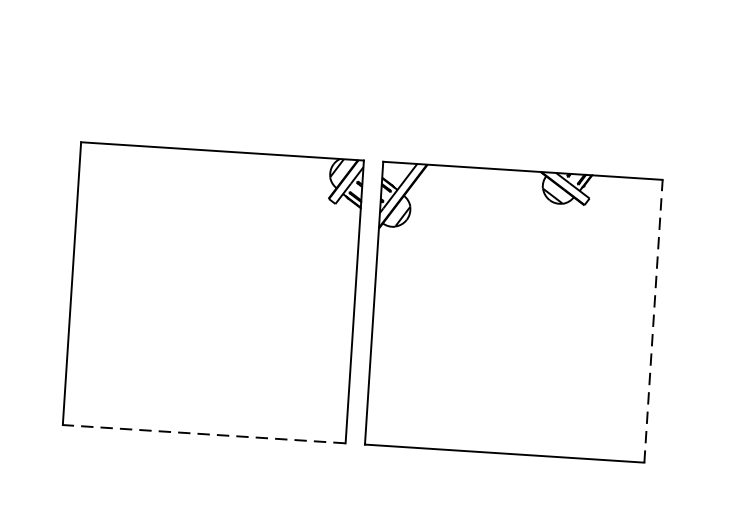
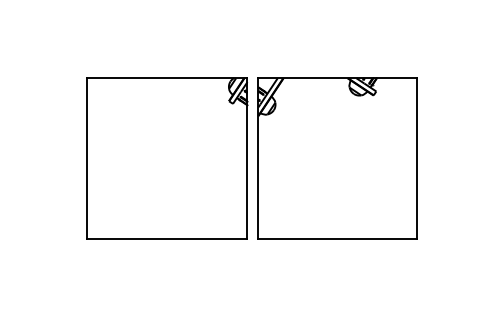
line: (652, 321) -> (416, 158), dashed -> solid
line: (202, 433) -> (166, 238), dashed -> solid

